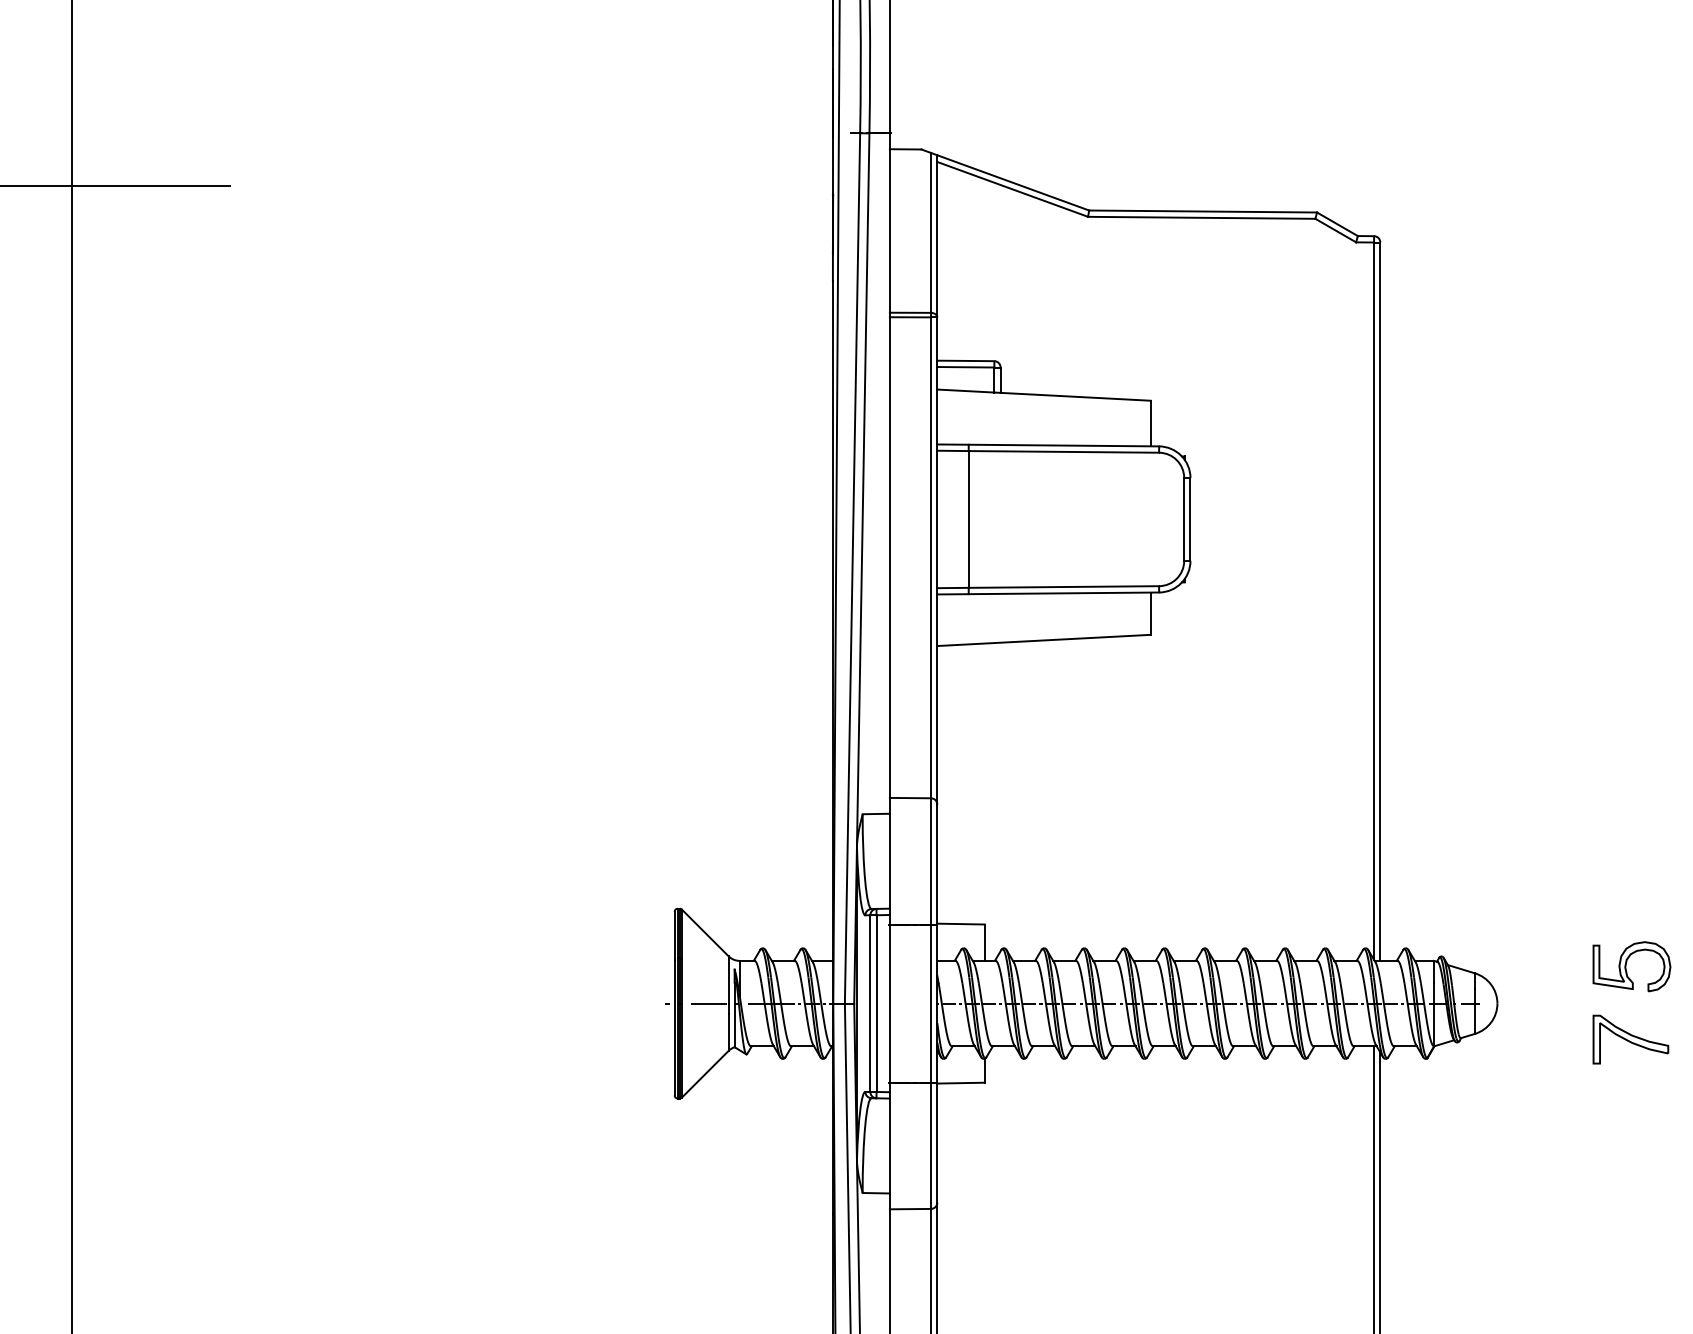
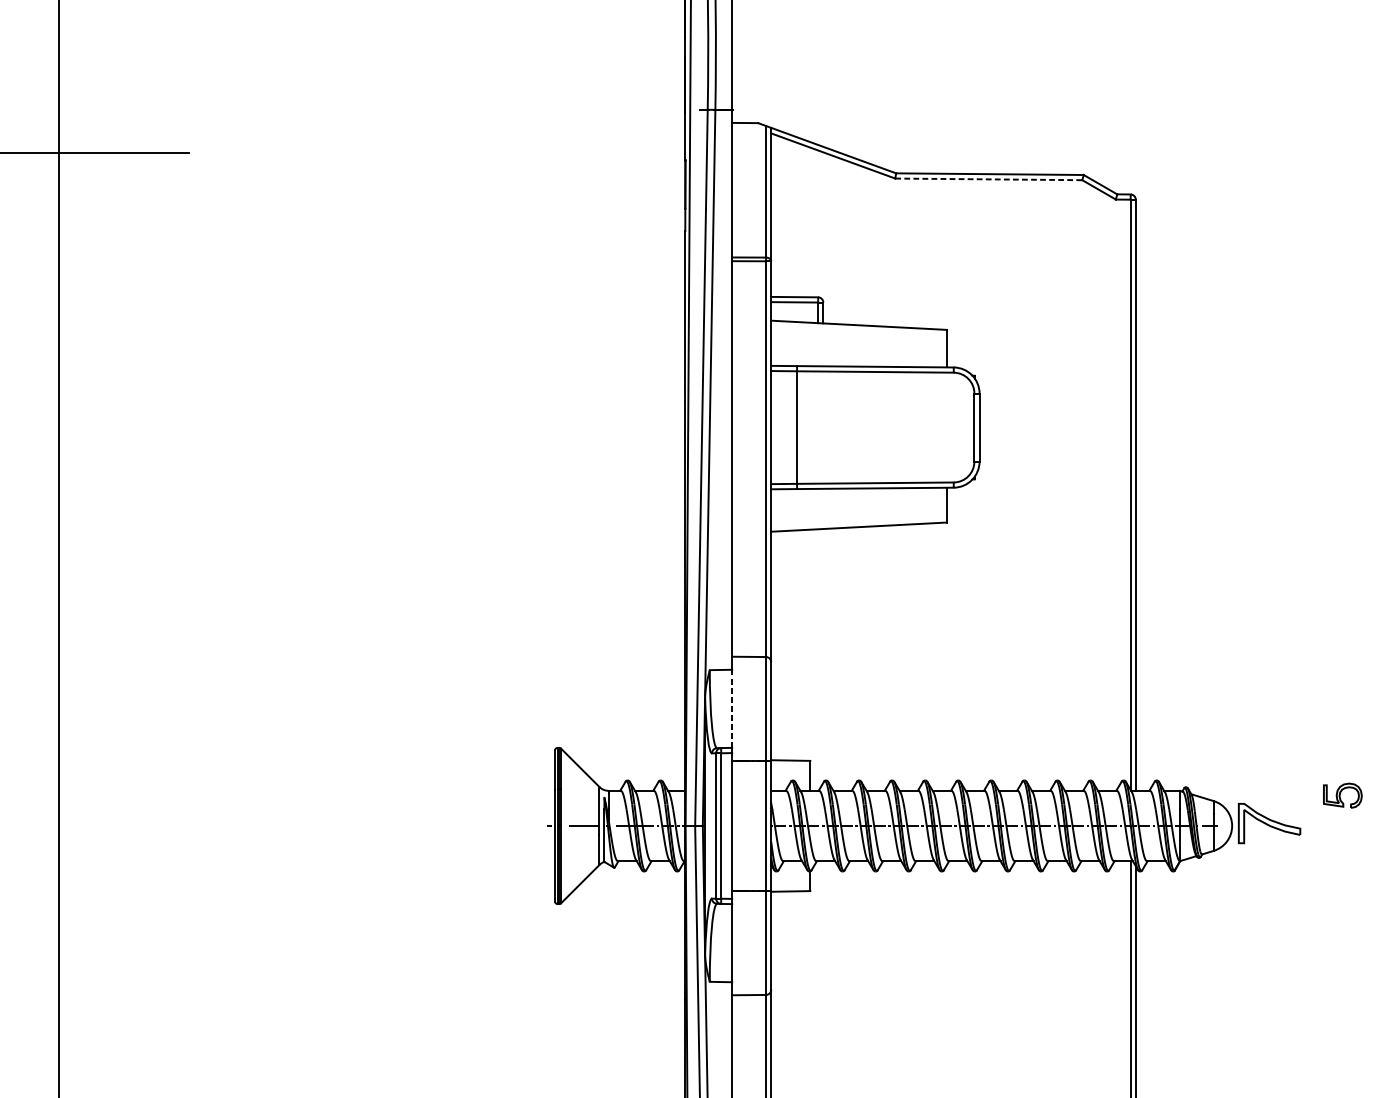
line: (1201, 217) -> (988, 179), solid -> dashed
line: (889, 860) -> (731, 708), solid -> dashed
part: (1631, 966) -> (1342, 795), size x0.6
part: (1630, 1039) -> (1269, 823), moved

